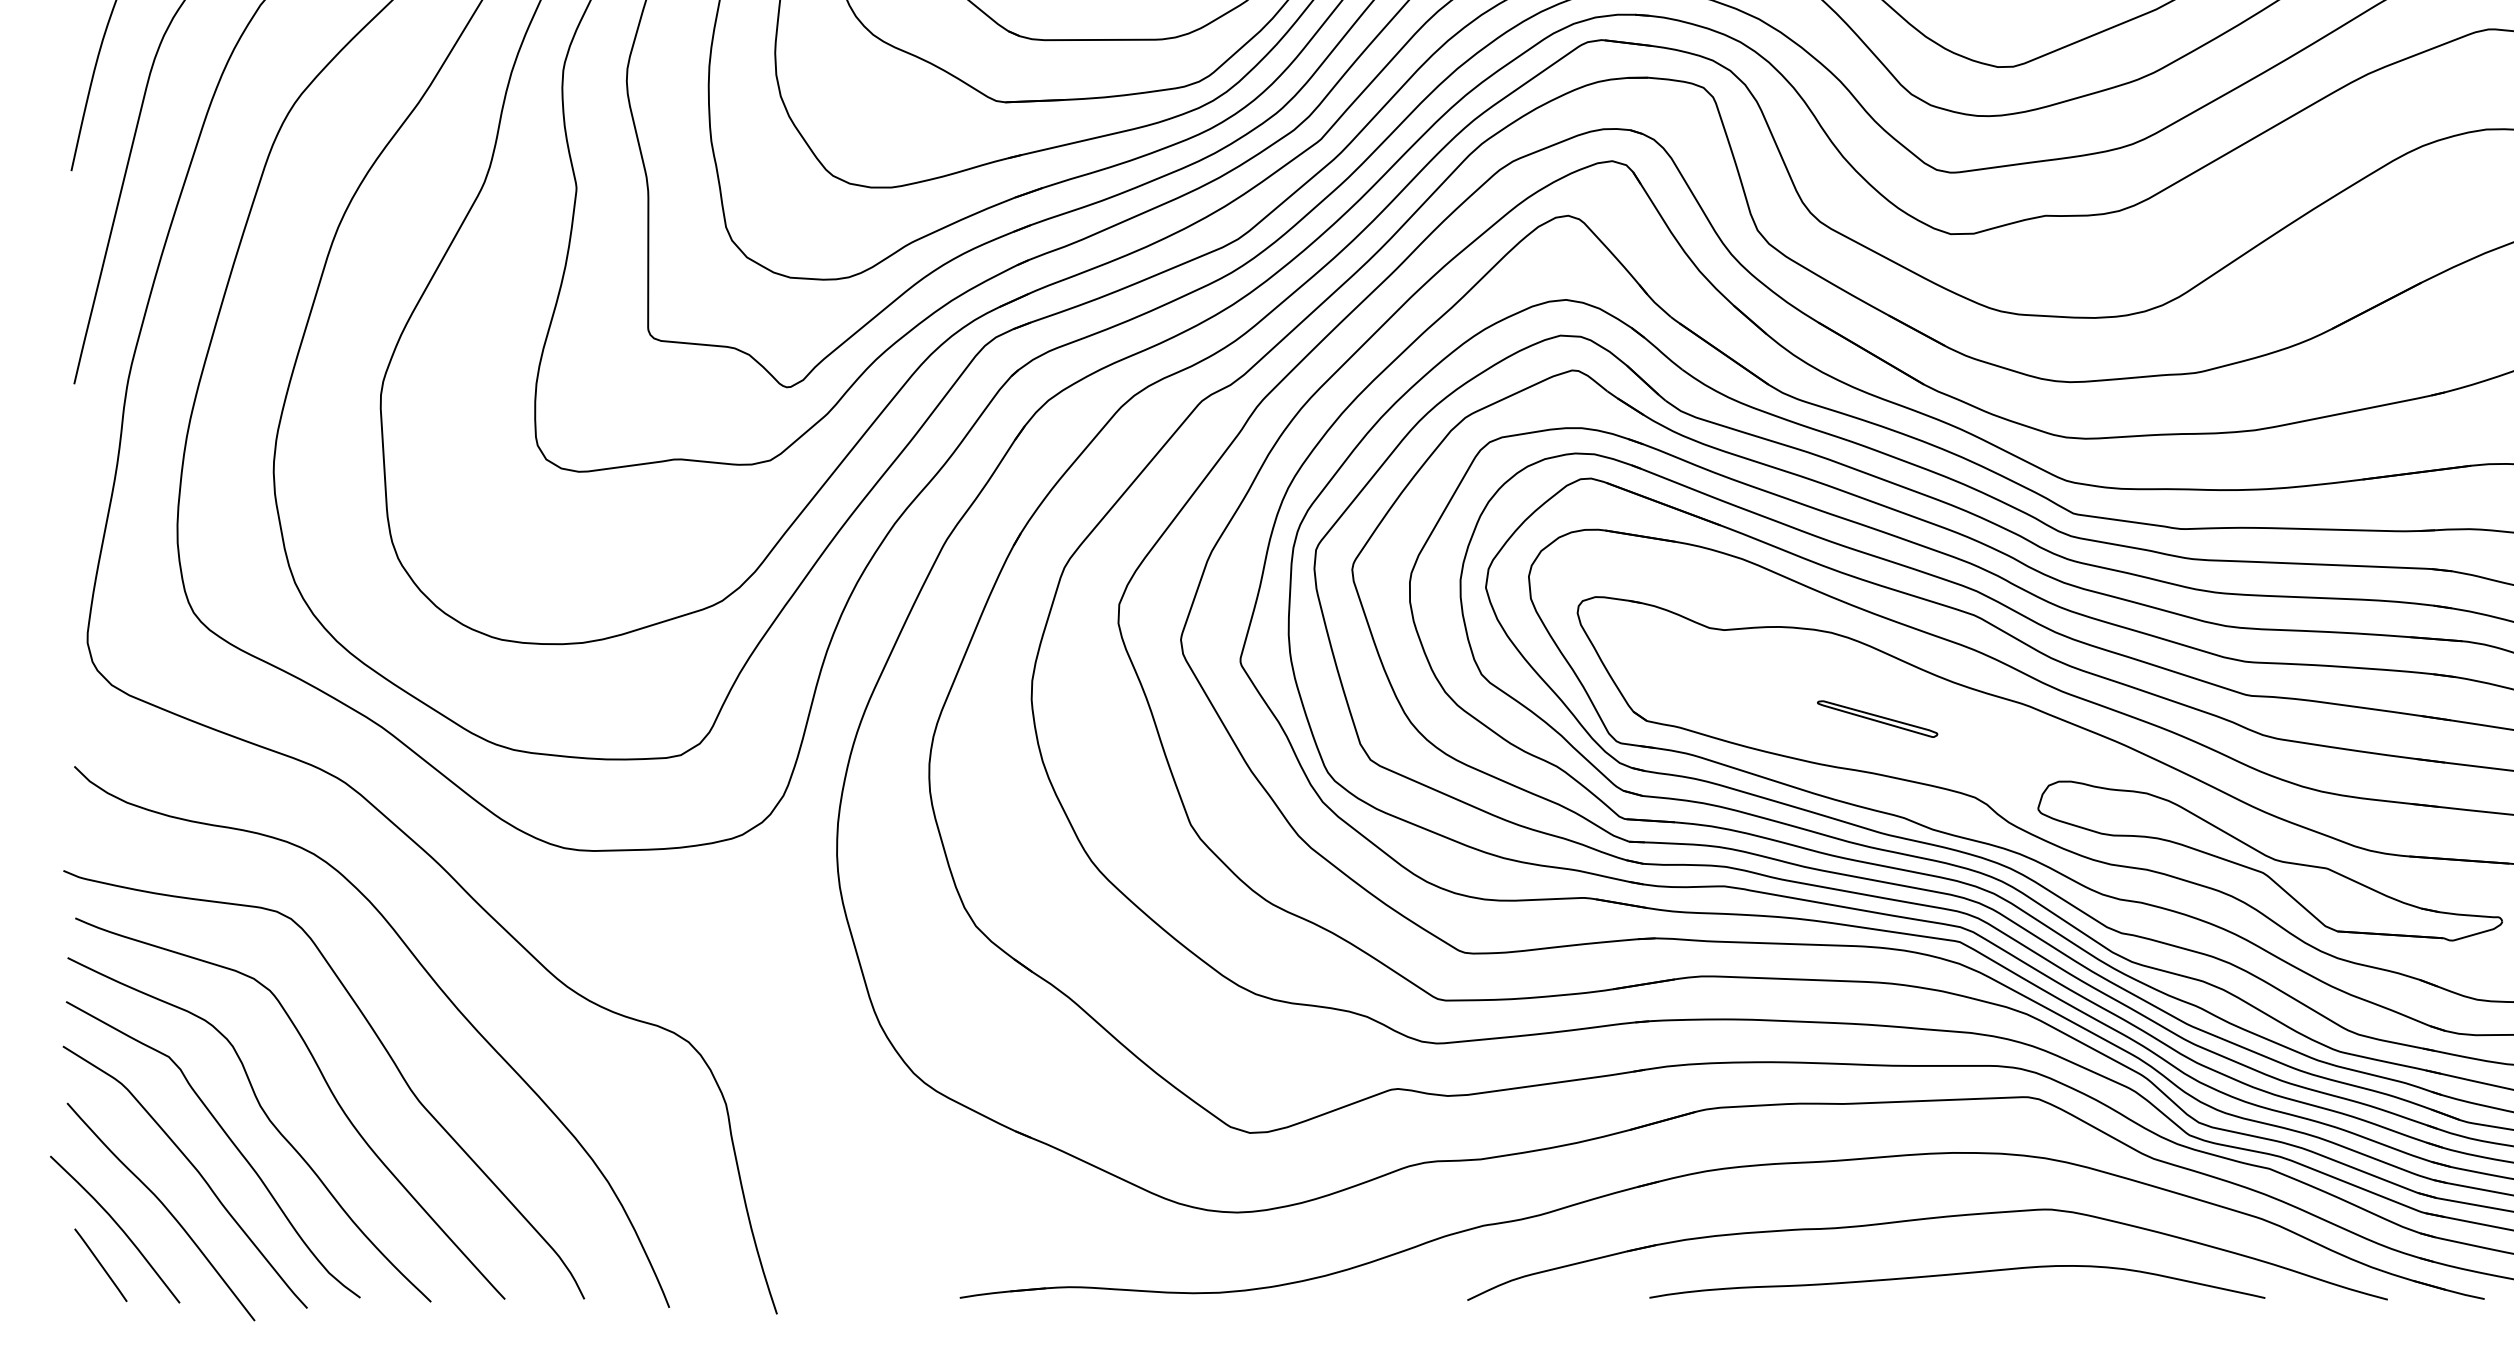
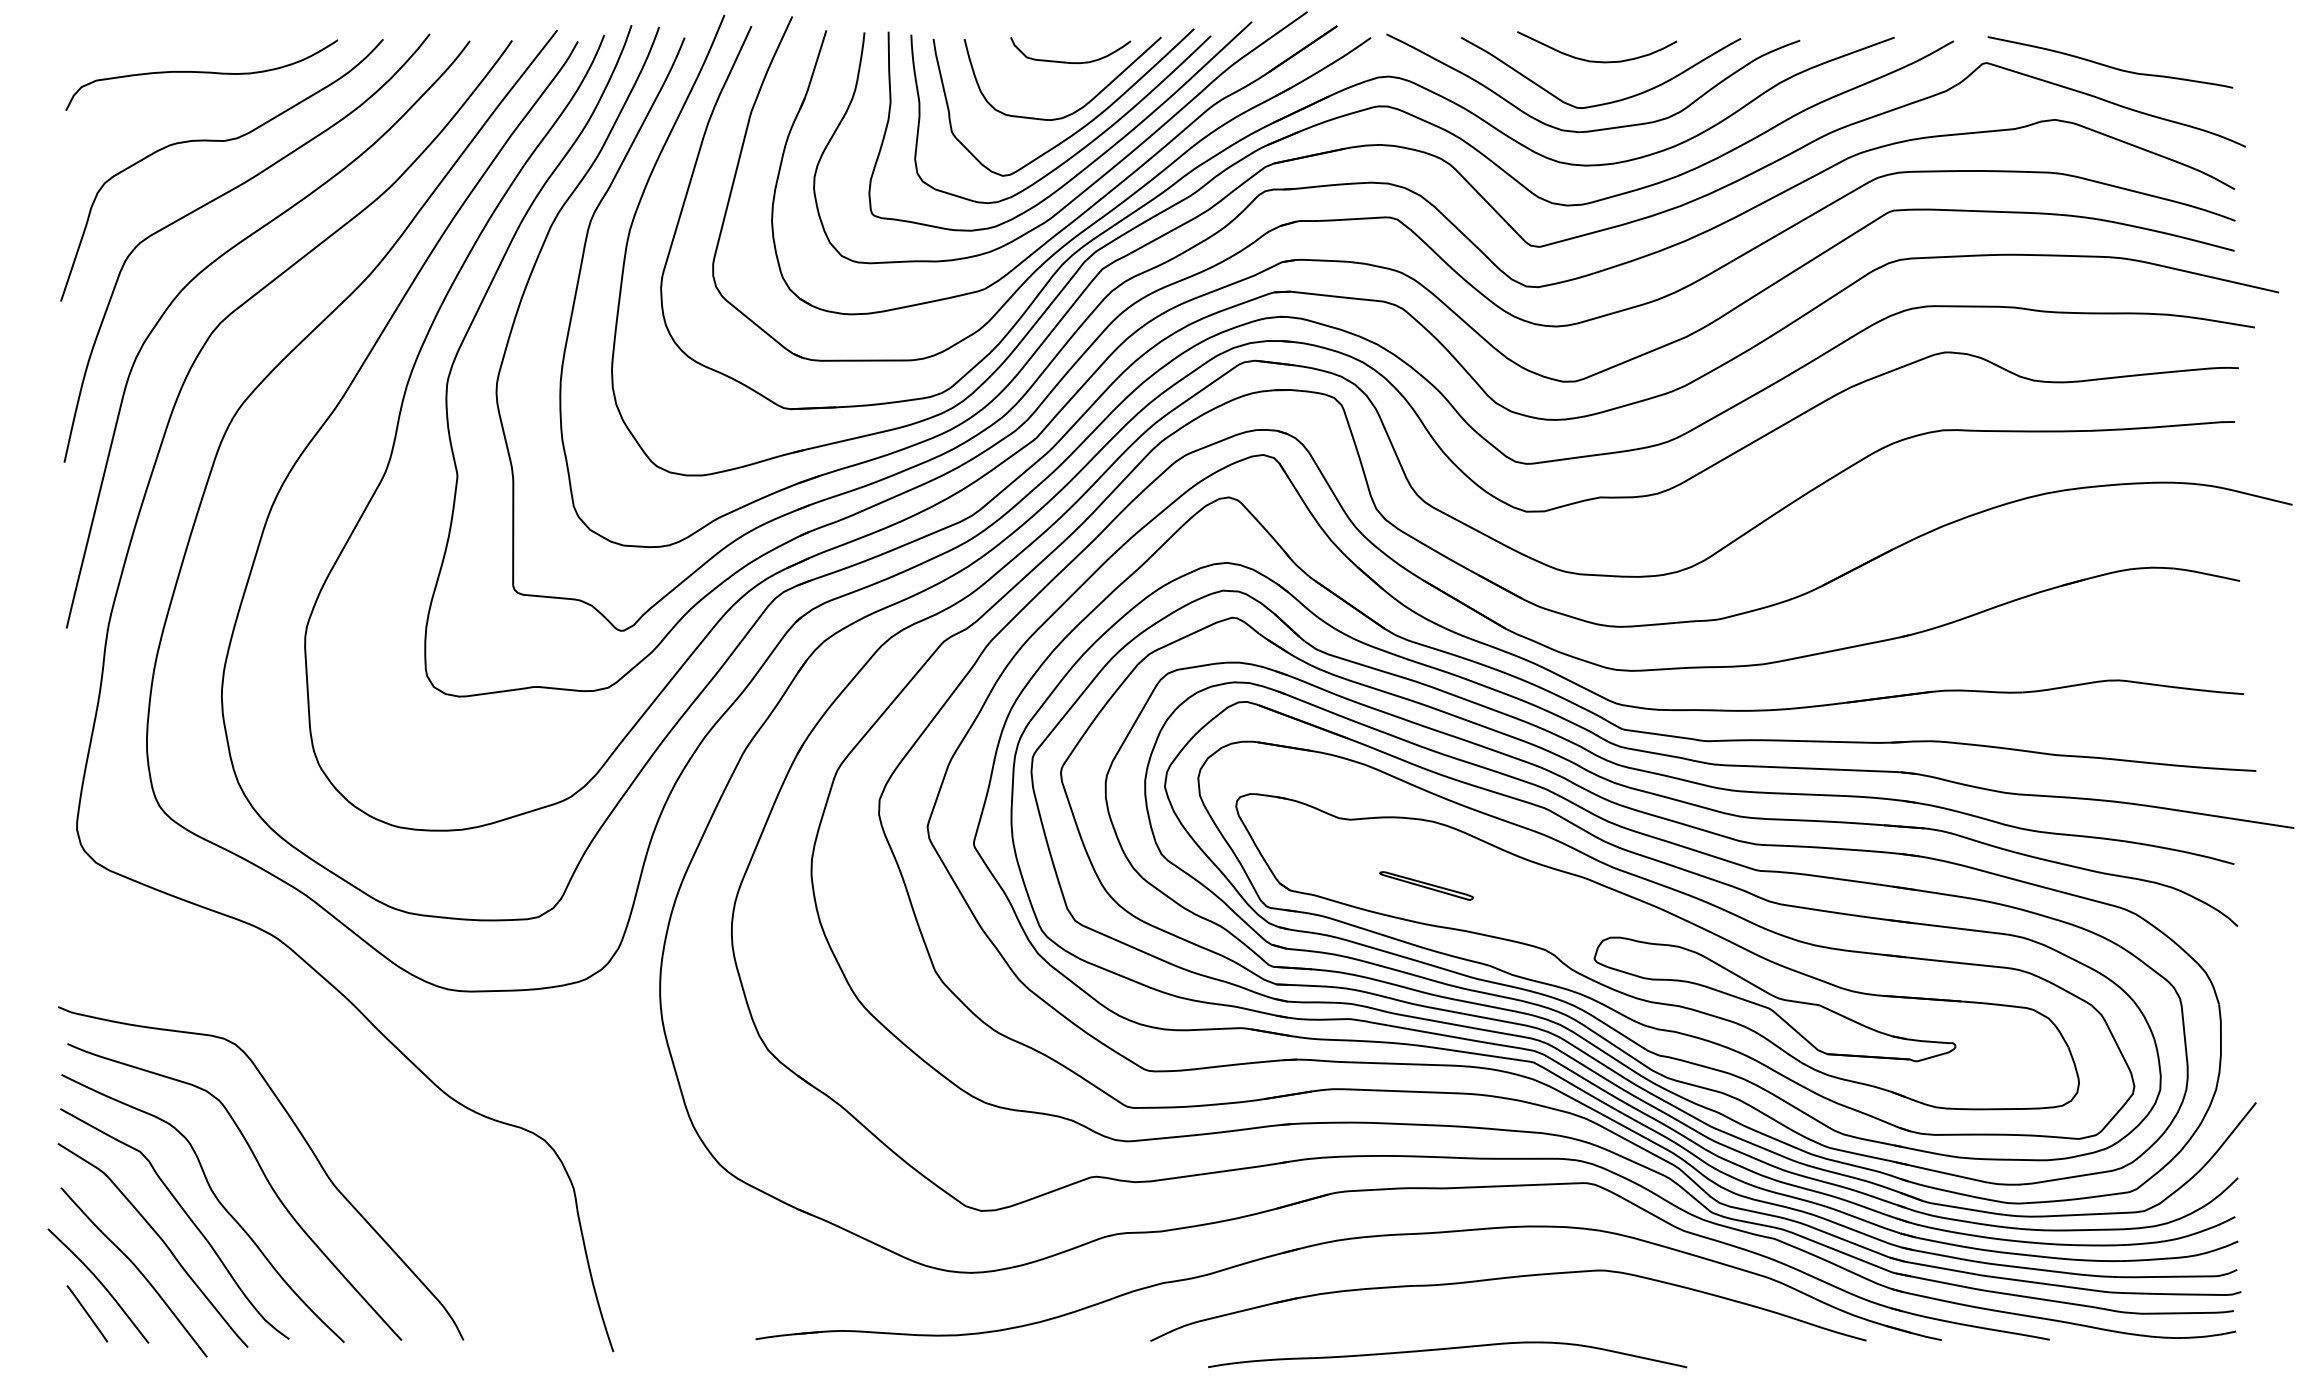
part: (1877, 718) -> (1426, 885), moved
curve: (433, 983) -> (346, 1094), removed
curve: (1957, 1275) -> (1447, 1349), moved

